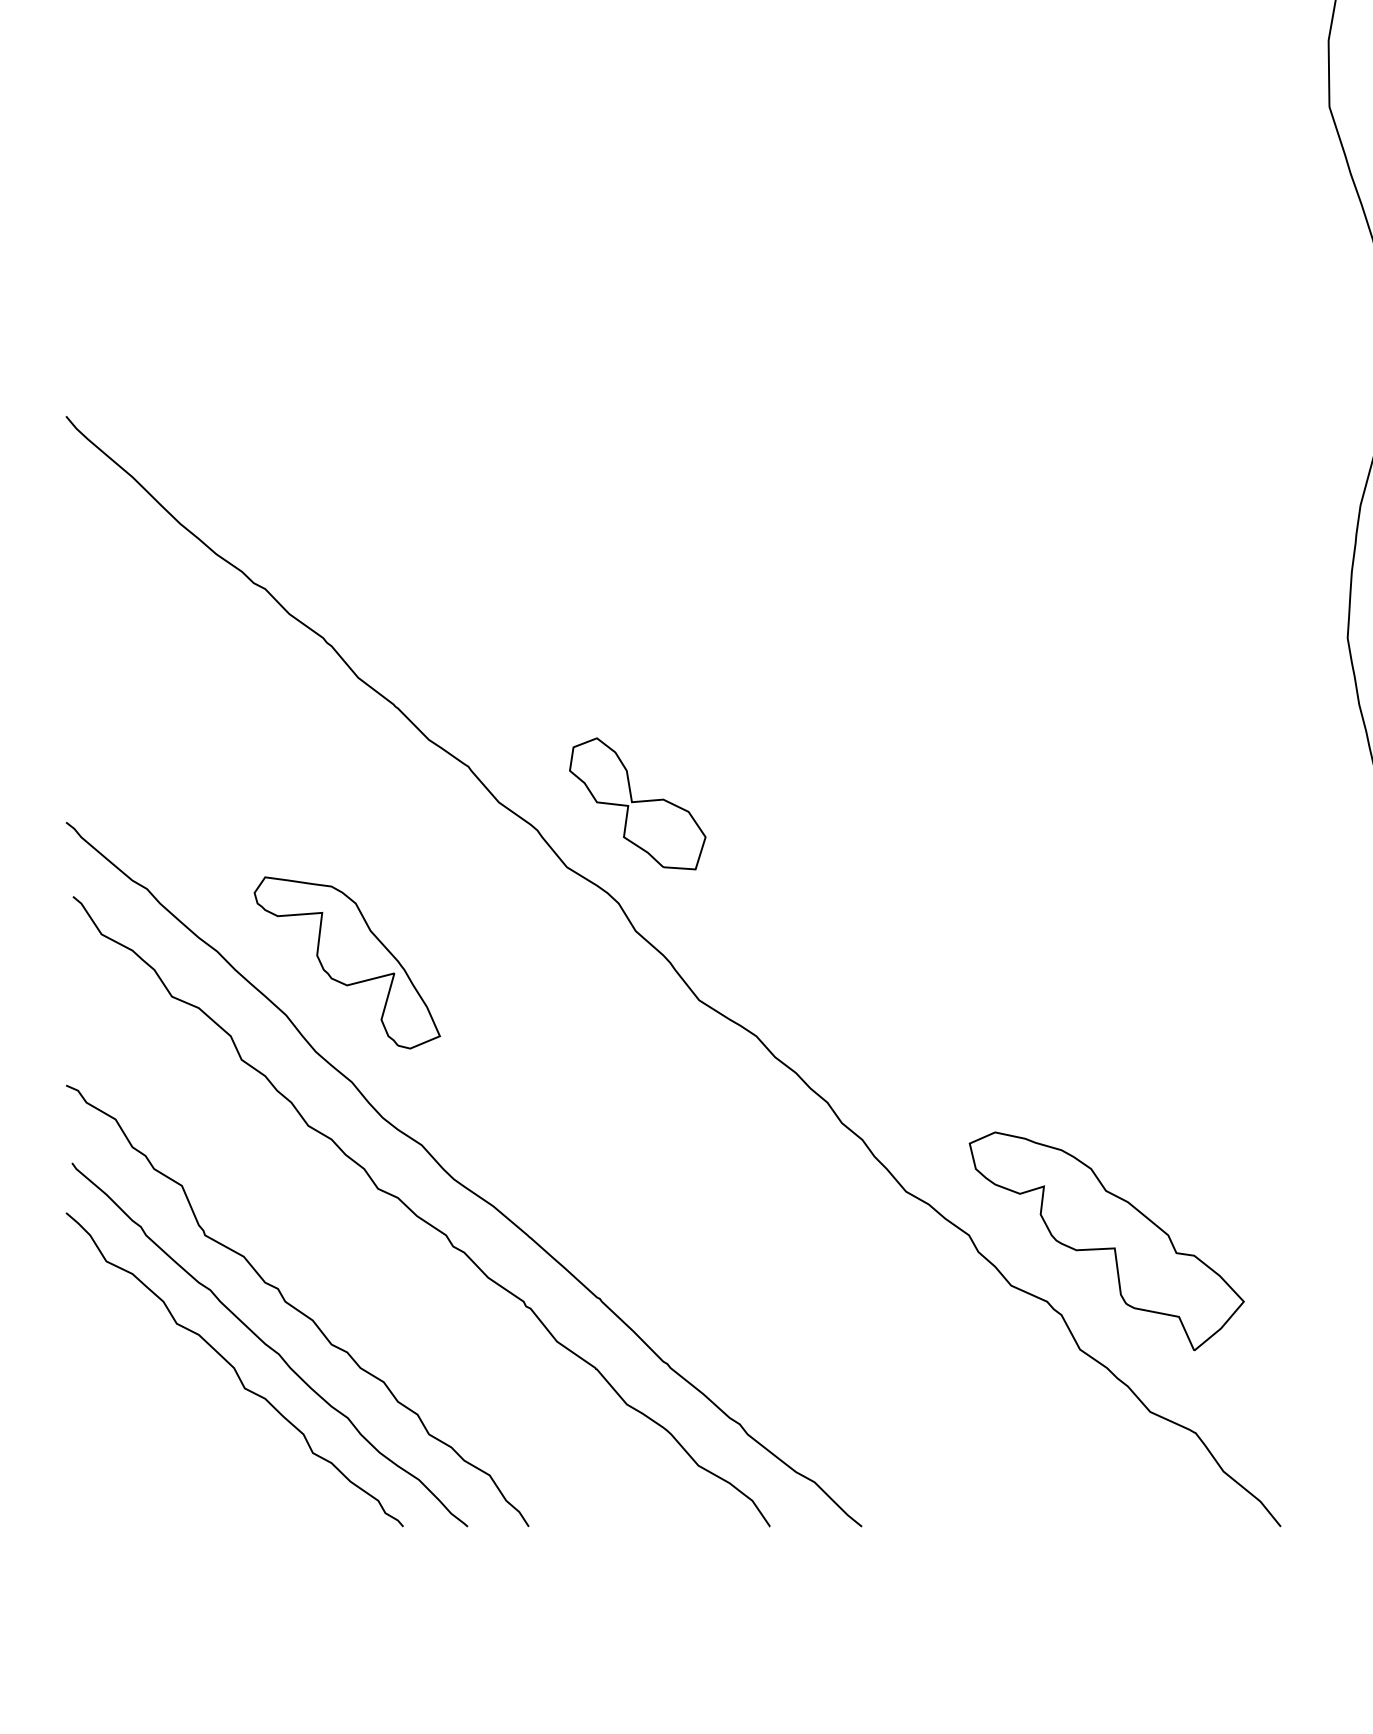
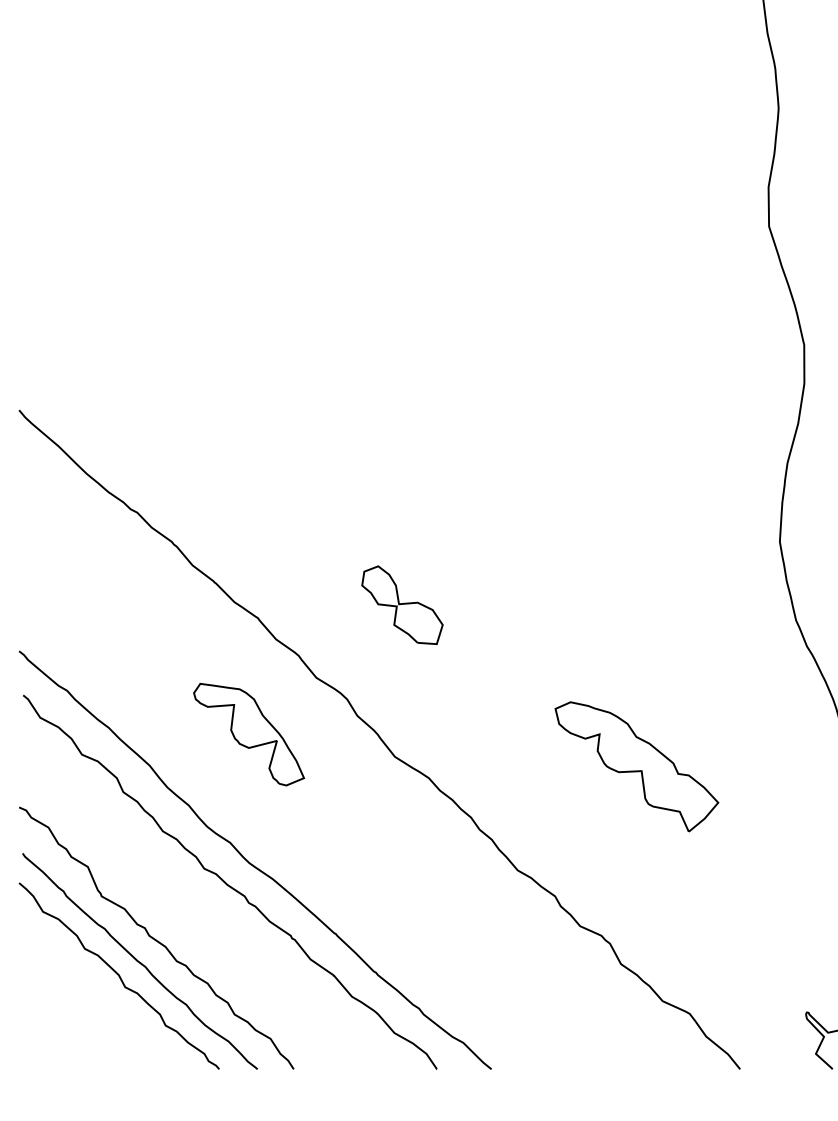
part: (637, 802) -> (402, 604), moved
part: (348, 962) -> (249, 734), moved
part: (1106, 1240) -> (636, 766), moved

